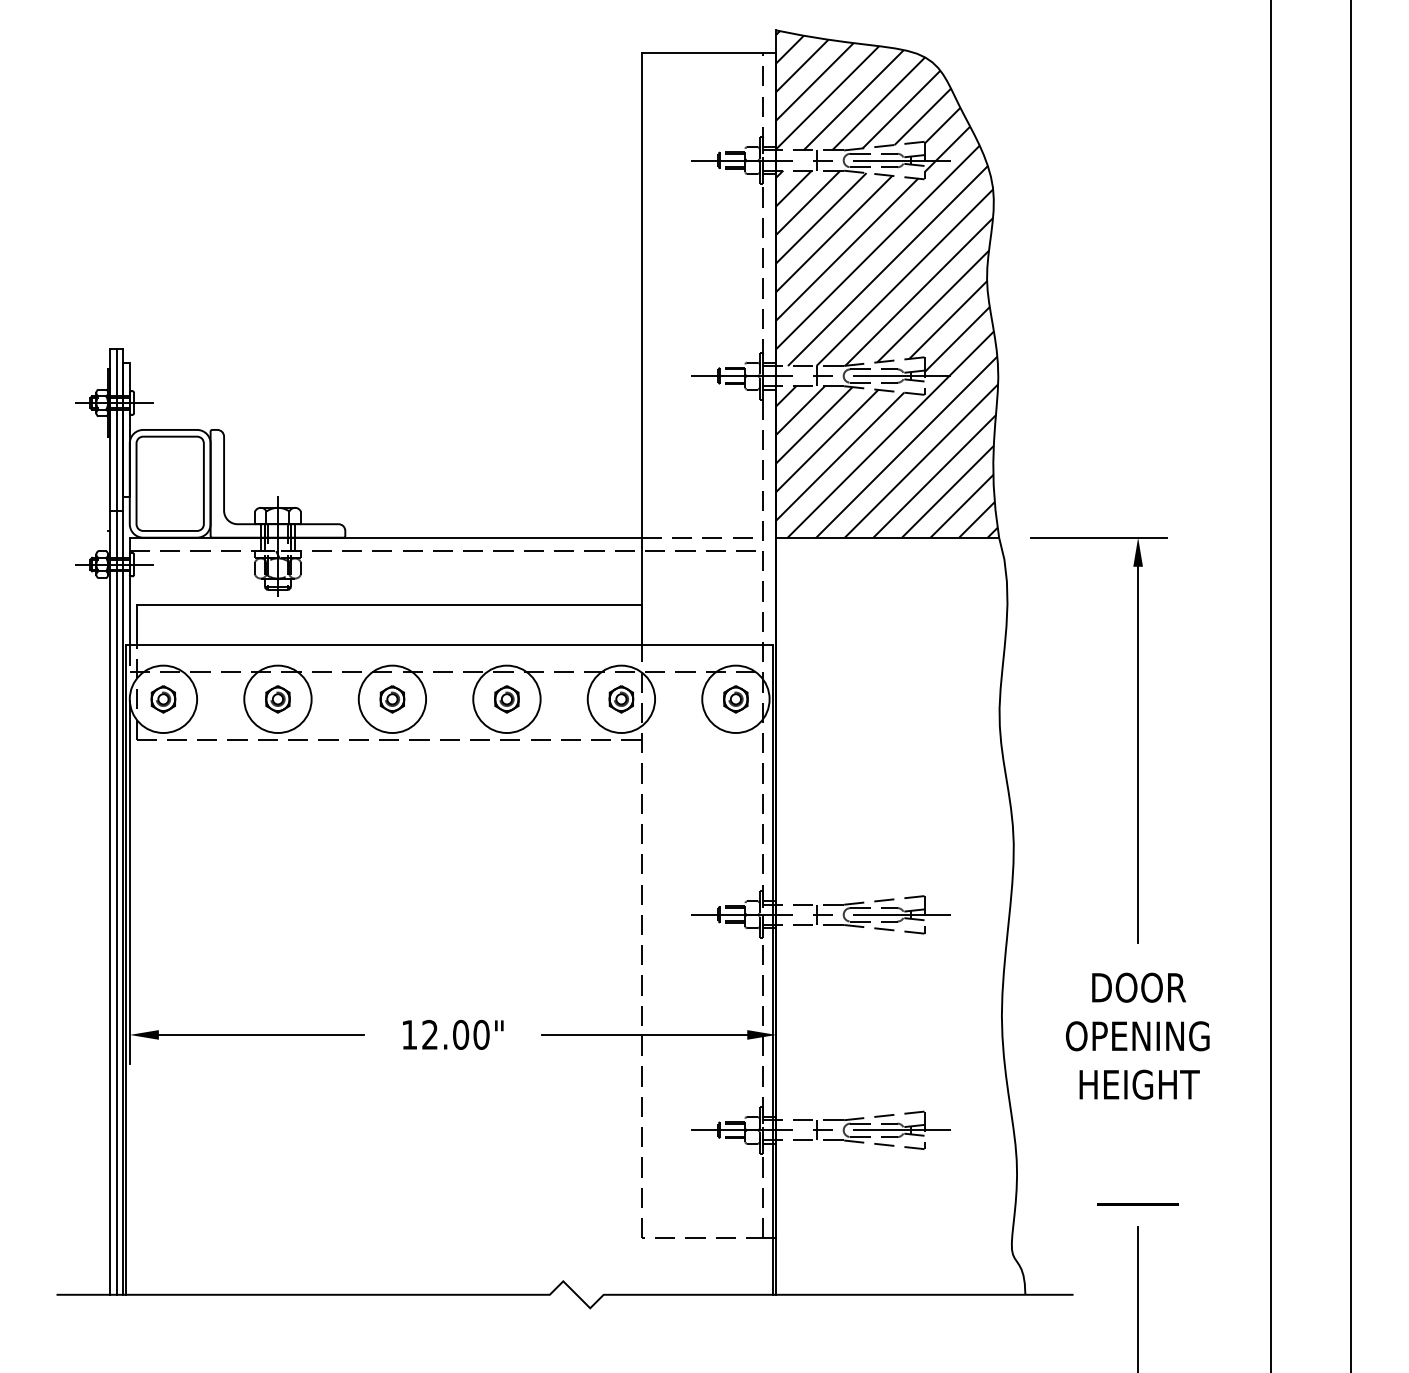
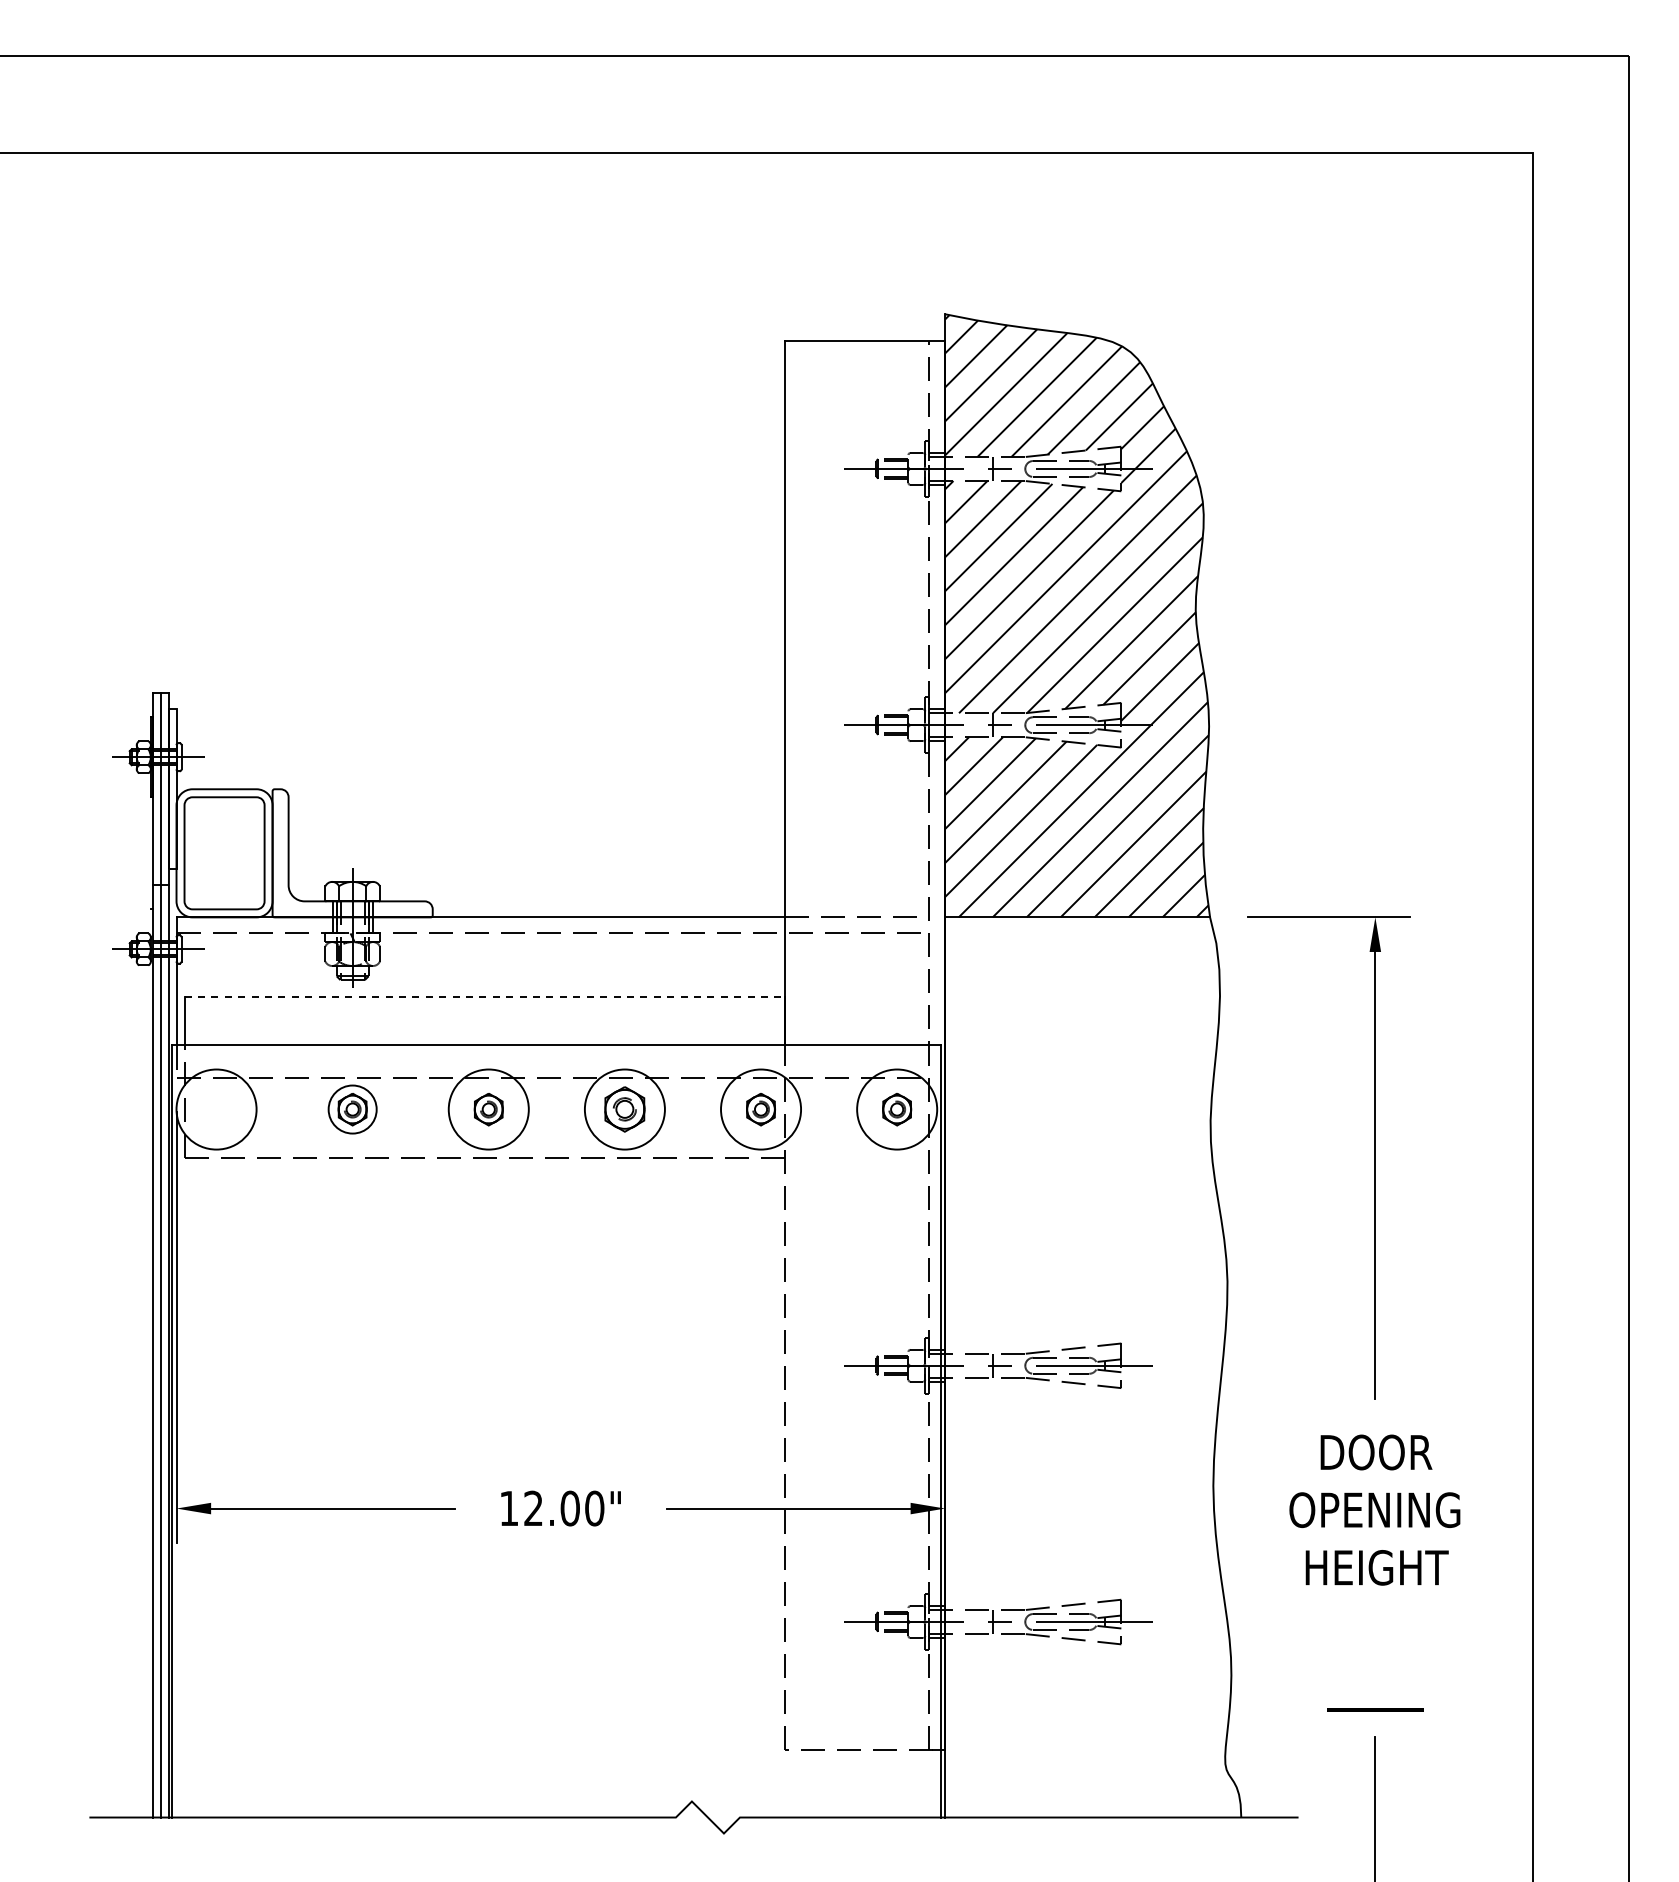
line: (389, 605) -> (485, 997), solid -> dashed
part: (163, 699) -> (216, 1109), removed
circle: (277, 699) -> (352, 1109), size x0.6
part: (506, 699) -> (624, 1109), size x1.4

